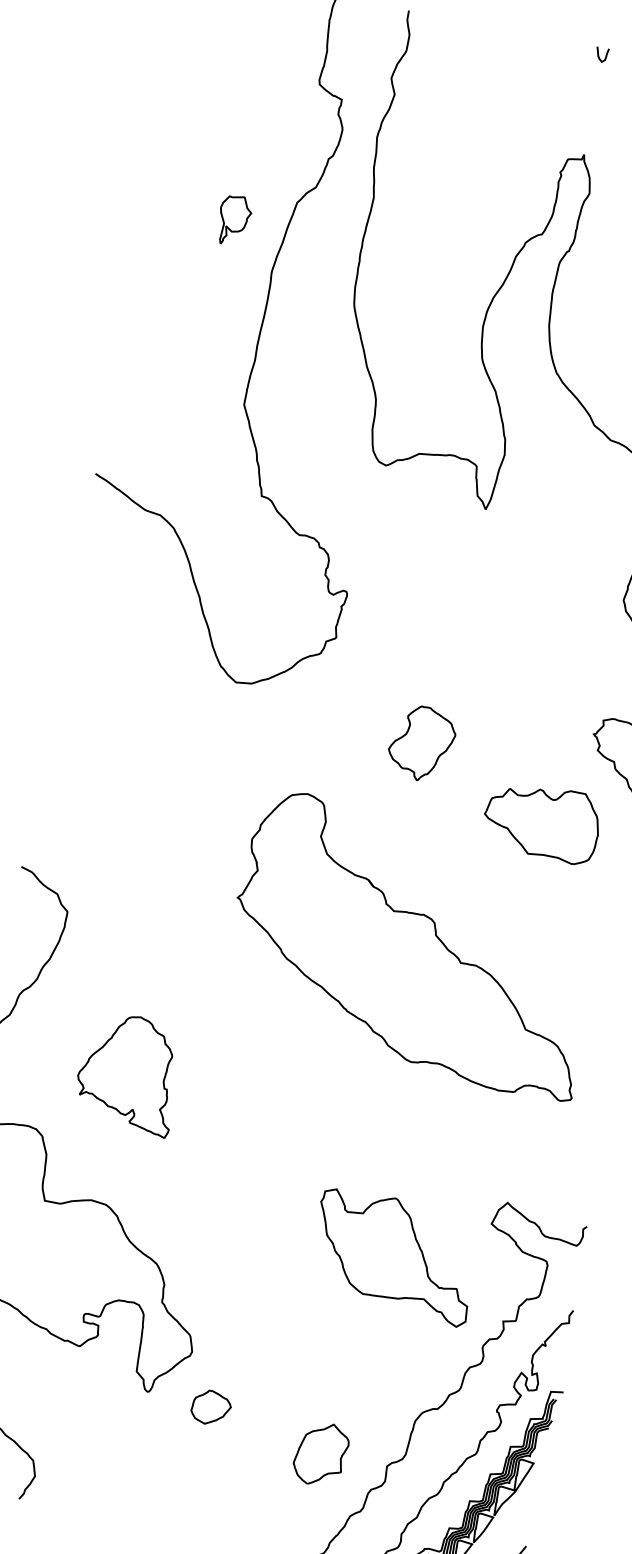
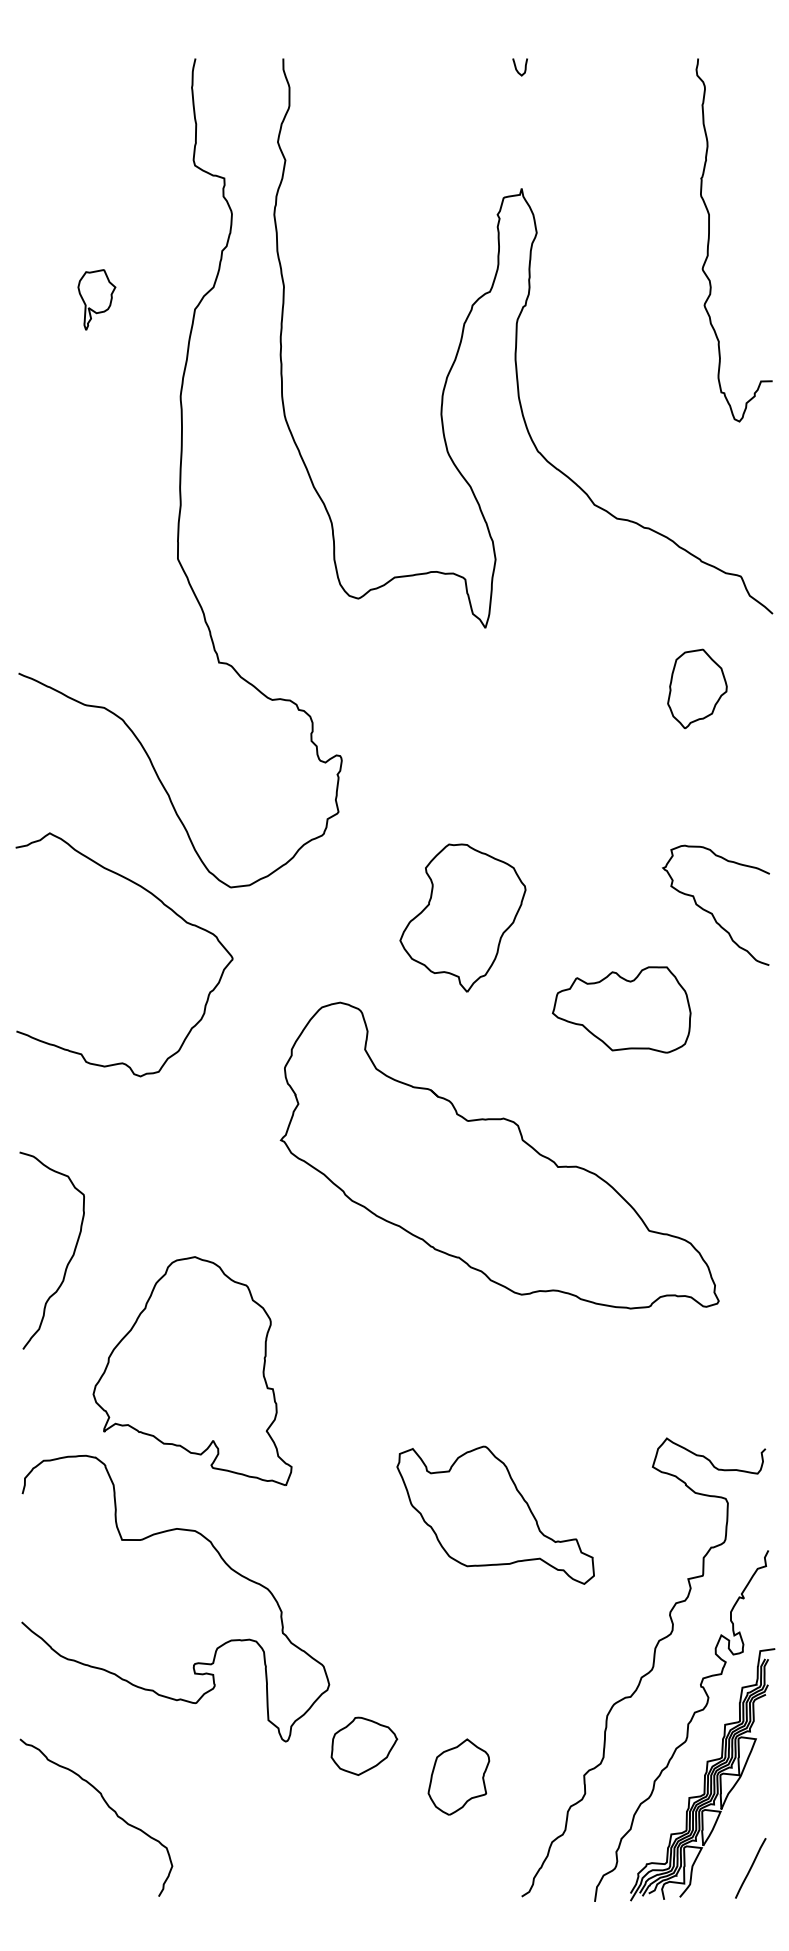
part: (233, 220) -> (96, 299), moved
curve: (180, 688) -> (166, 907), added
part: (421, 743) -> (462, 917), size x1.67
part: (541, 821) -> (621, 1009), moved
part: (129, 1072) -> (192, 1370), size x1.67
part: (394, 1255) -> (495, 1514), moved
part: (211, 1407) -> (364, 1745), size x1.43
part: (320, 1453) -> (458, 1776), moved

